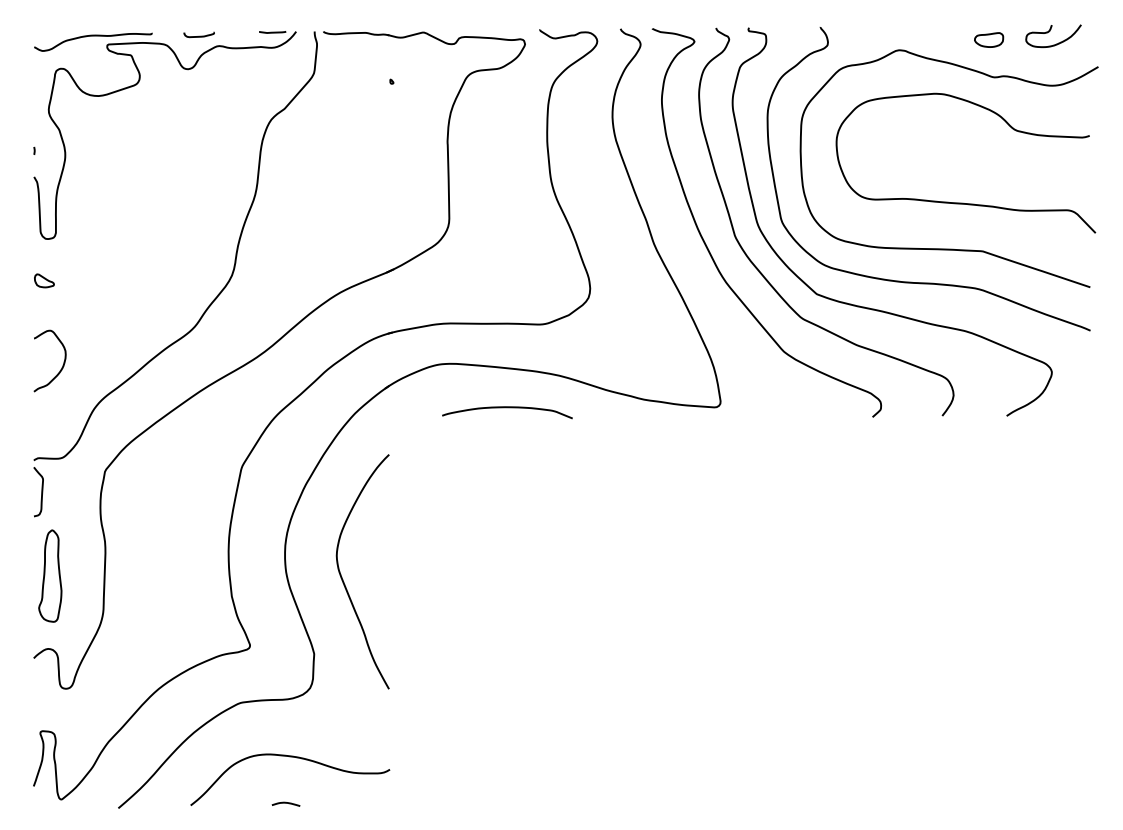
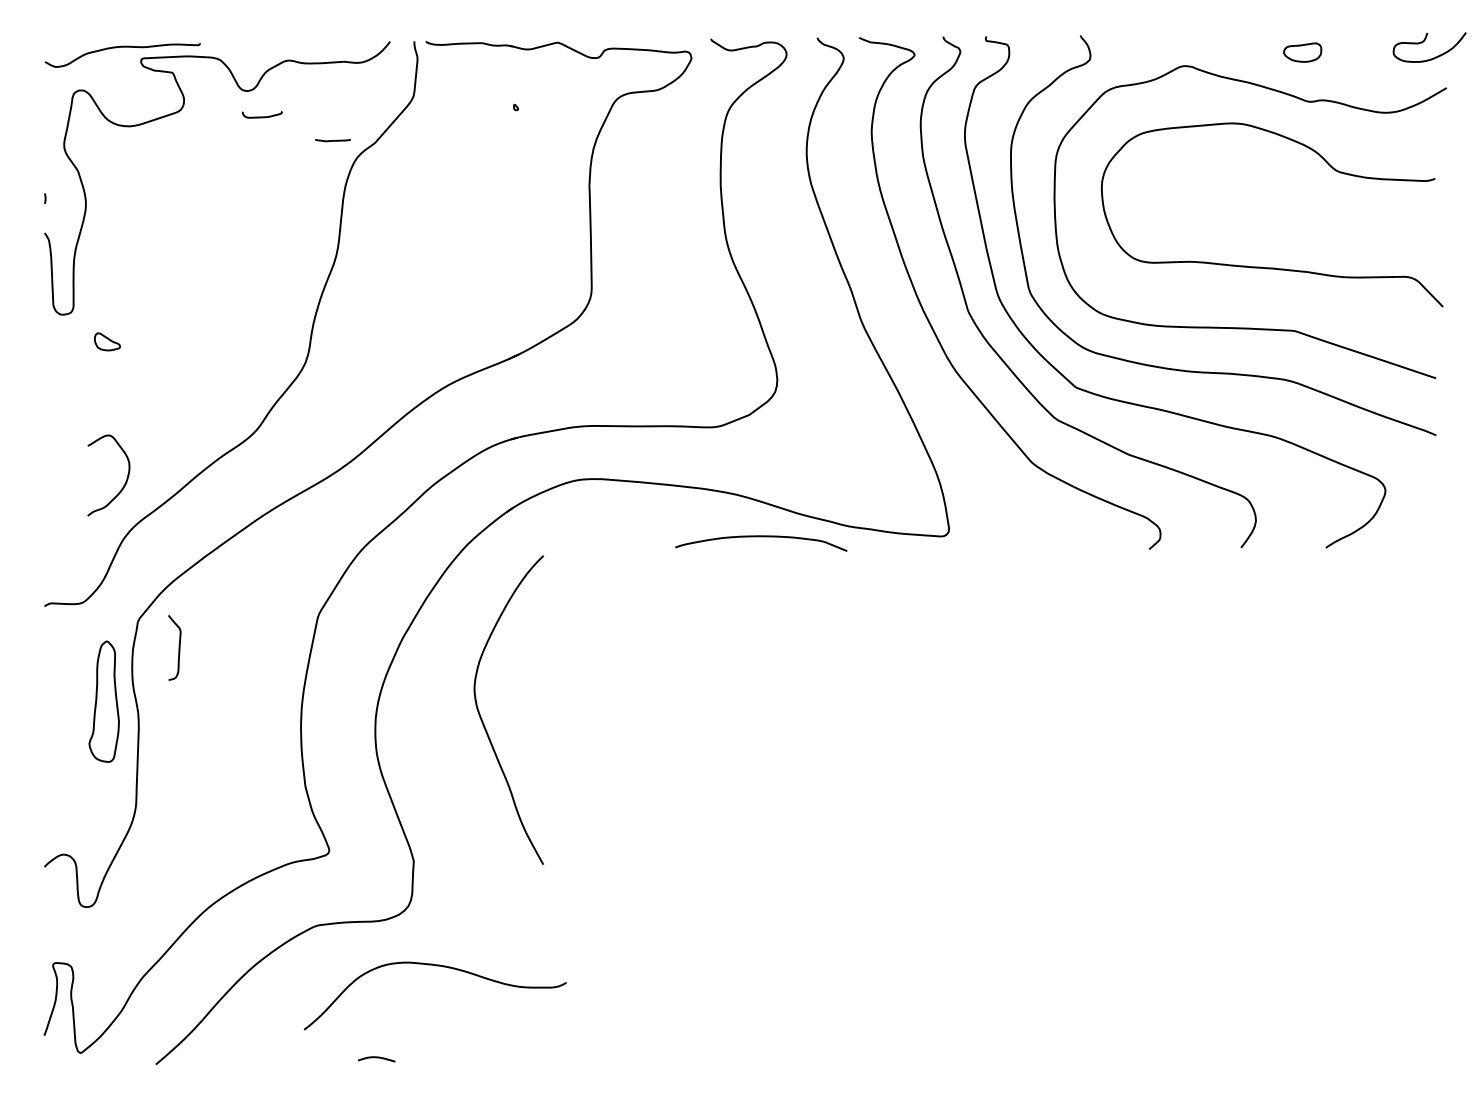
curve: (1049, 31) -> (1424, 41), moved
line: (272, 32) -> (332, 140), moved
curve: (198, 36) -> (261, 116), moved
part: (44, 280) -> (107, 341), moved
curve: (61, 367) -> (124, 483), moved
curve: (507, 408) -> (761, 537), moved
curve: (41, 491) -> (178, 647), moved
part: (49, 575) -> (103, 701), moved
curve: (343, 580) -> (483, 721), moved
curve: (291, 757) -> (436, 966), moved

